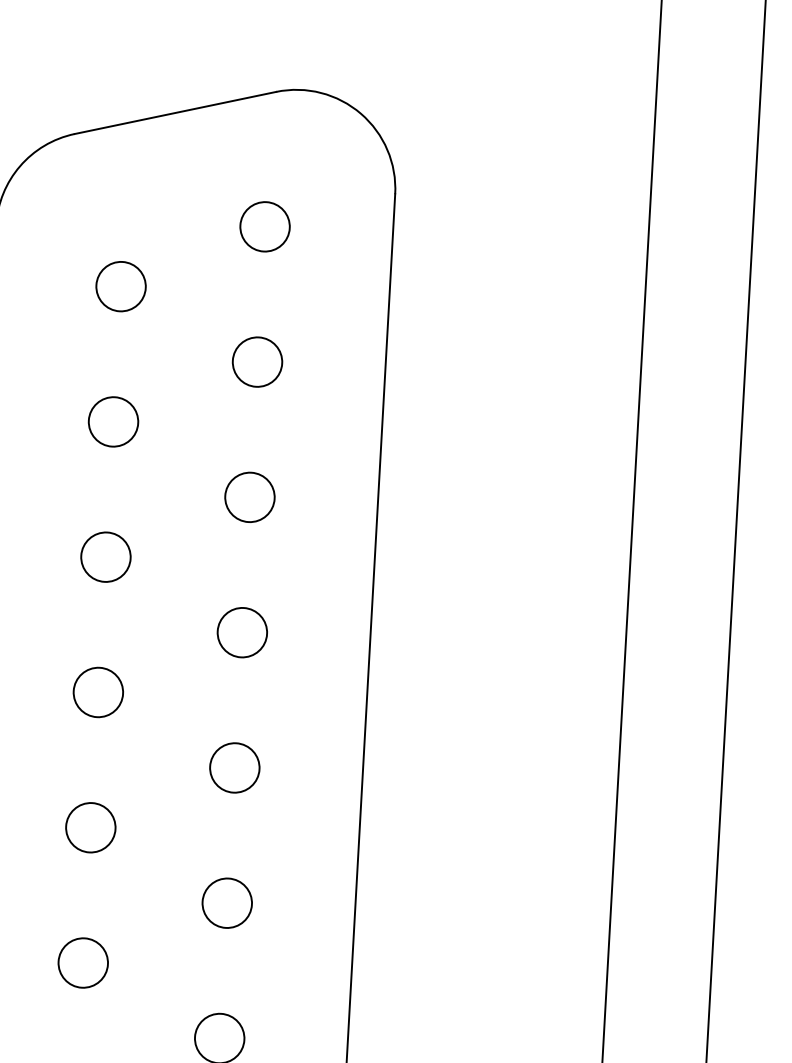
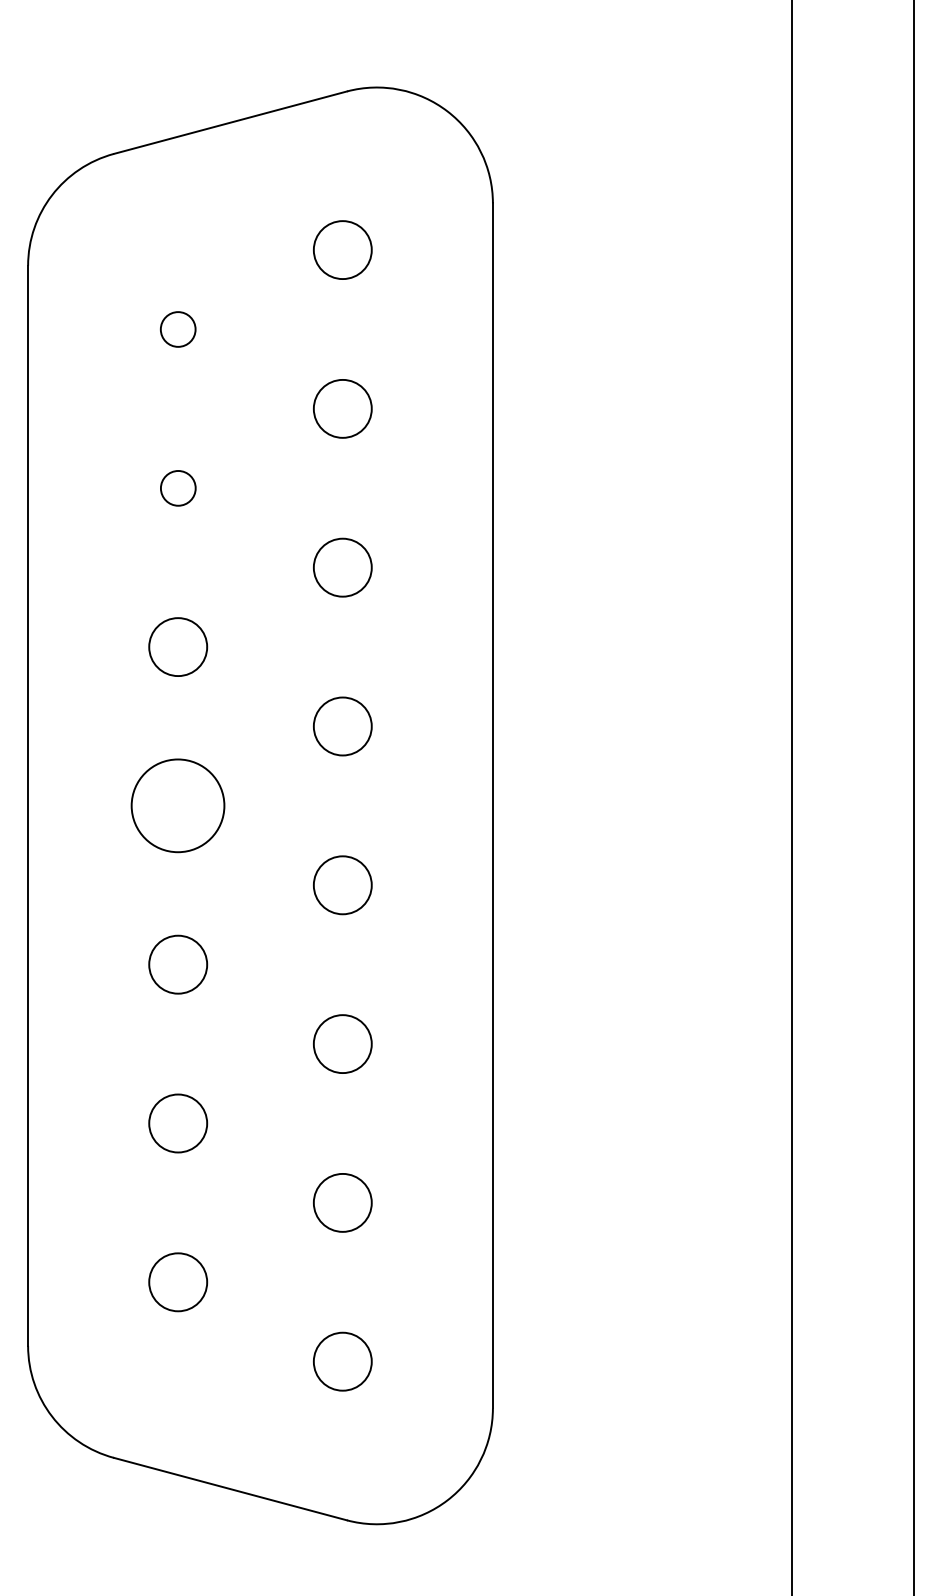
circle: (121, 286) -> (178, 329), size x0.6
circle: (113, 422) -> (178, 488), size x0.6
circle: (98, 692) -> (178, 805), size x1.6

